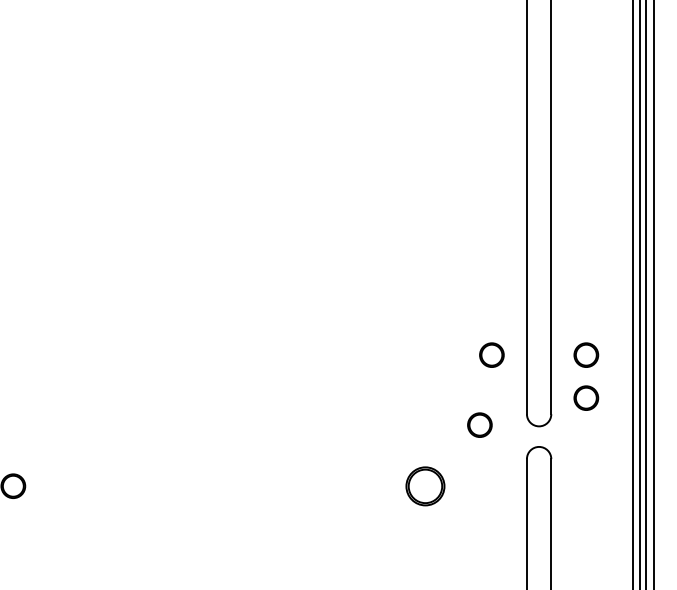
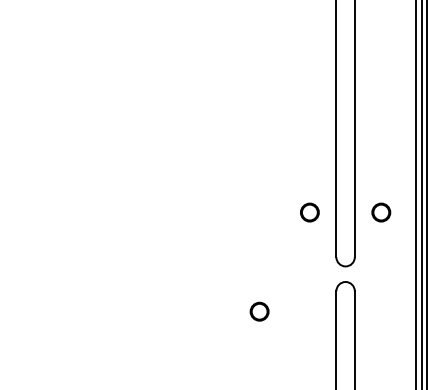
part: (586, 397) -> (381, 244), removed
circle: (479, 424) -> (300, 265), removed
part: (425, 485) -> (259, 311), size x0.62

